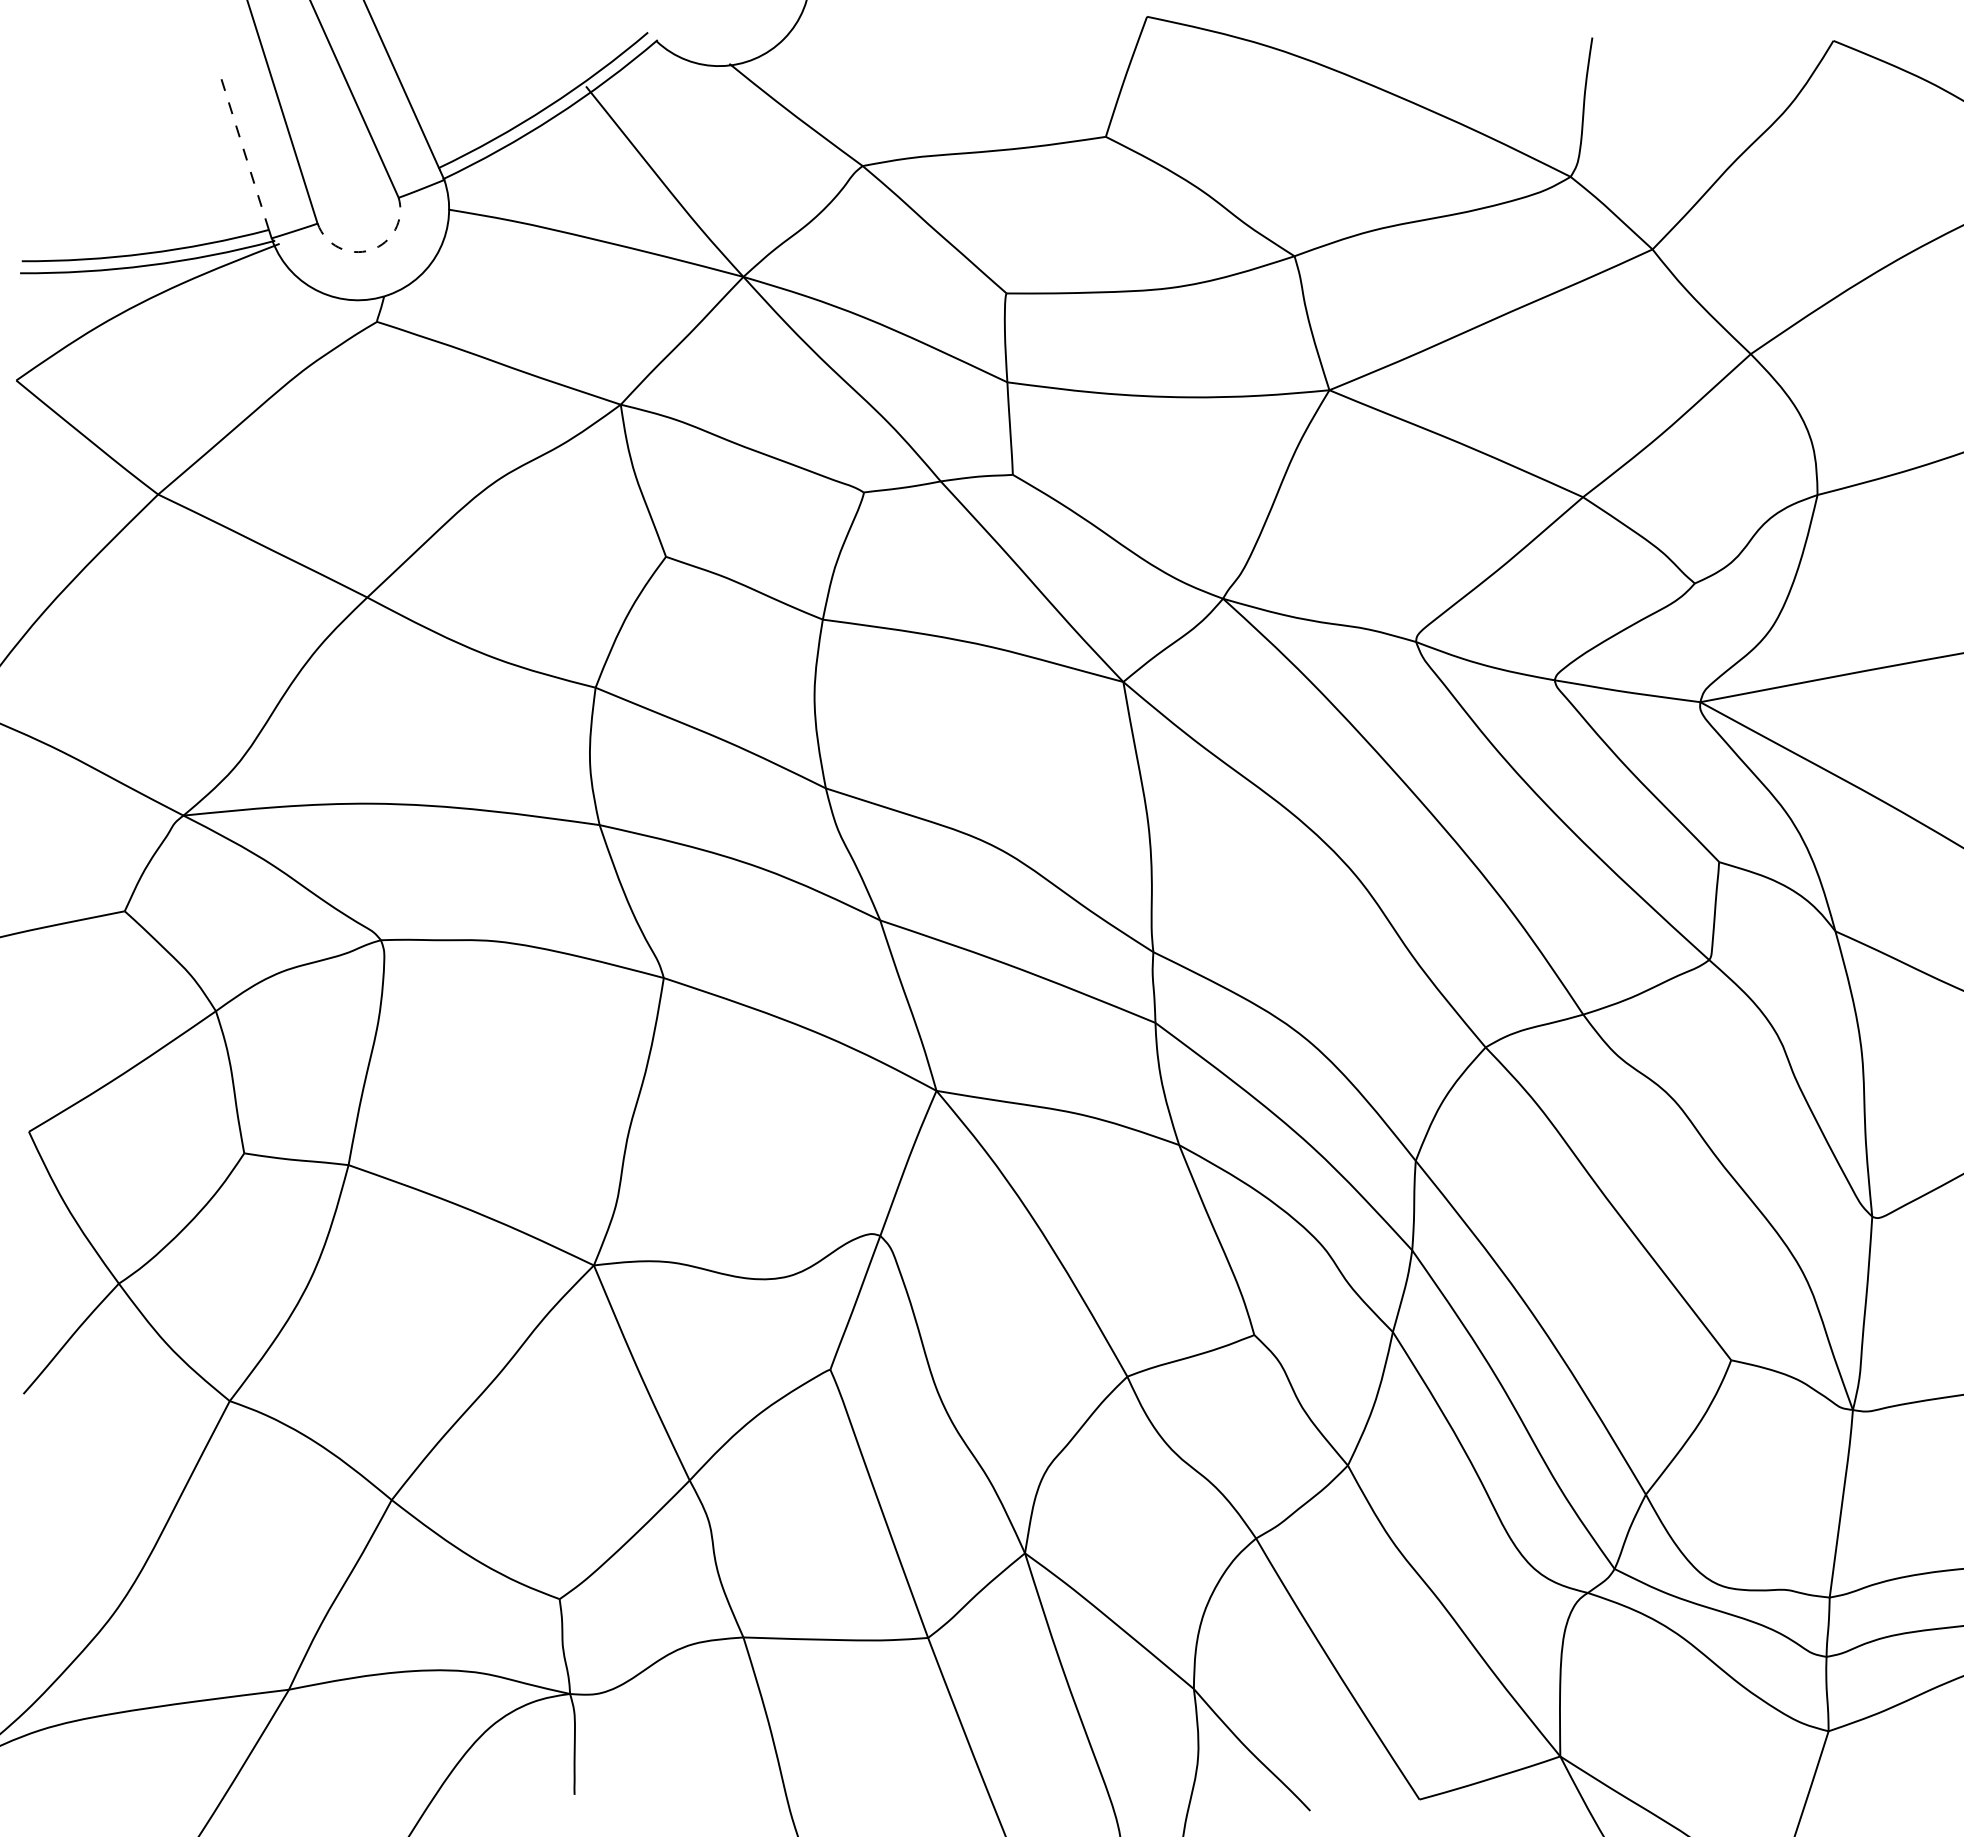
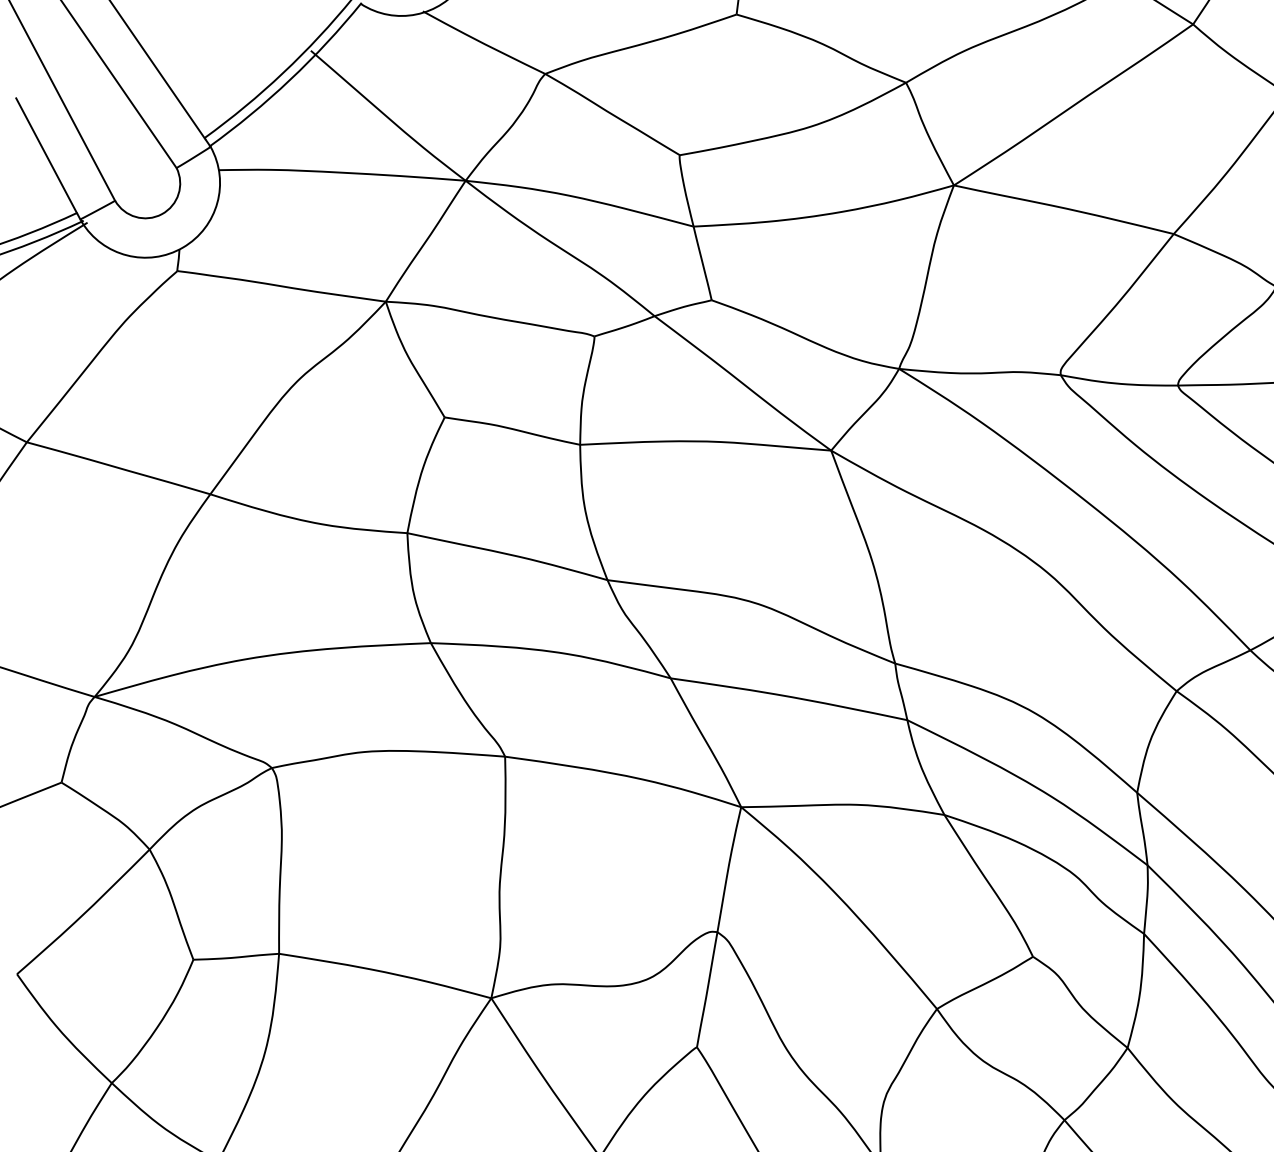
line: (244, 153) -> (45, 155), dashed -> solid
arc: (370, 250) -> (161, 214), dashed -> solid

